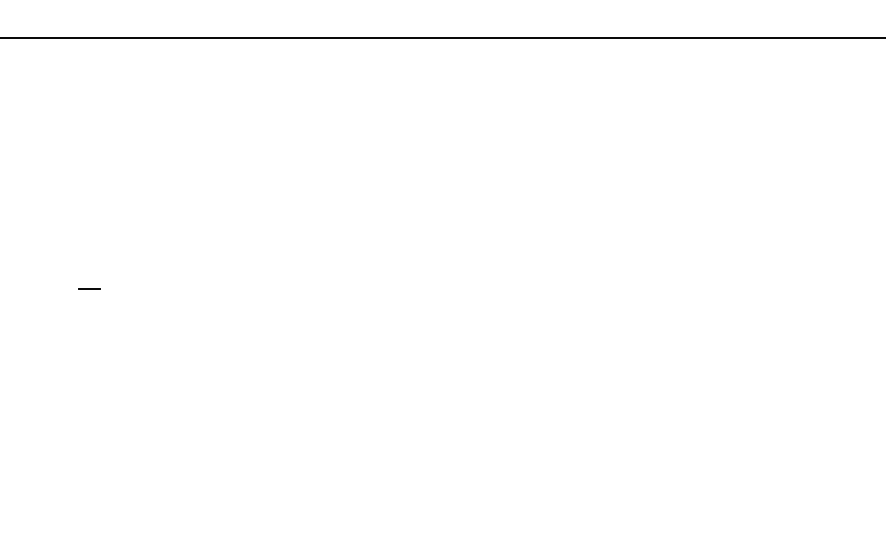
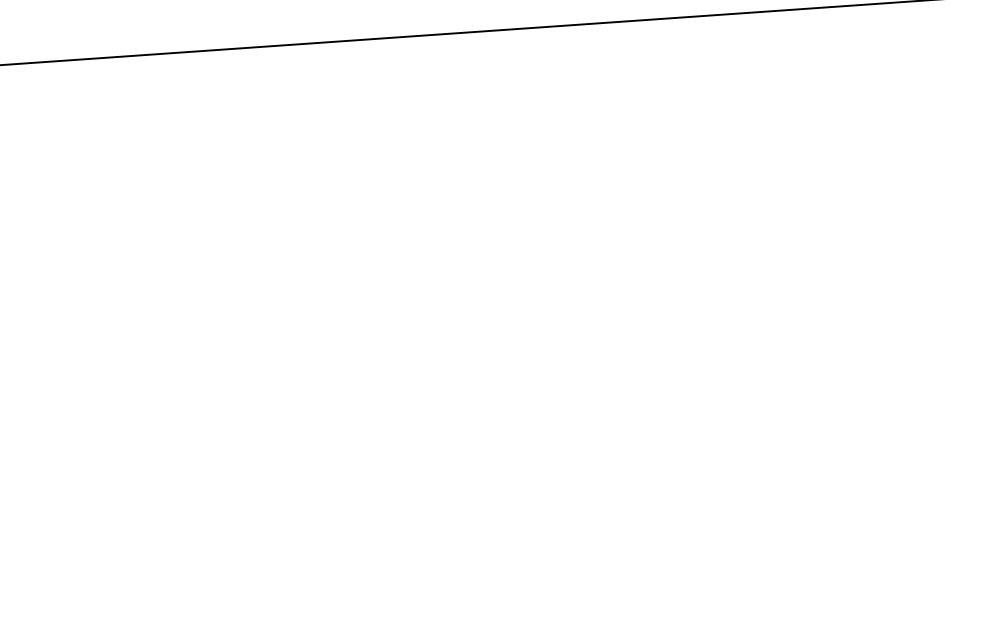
line: (89, 288) -> (63, 351), removed

